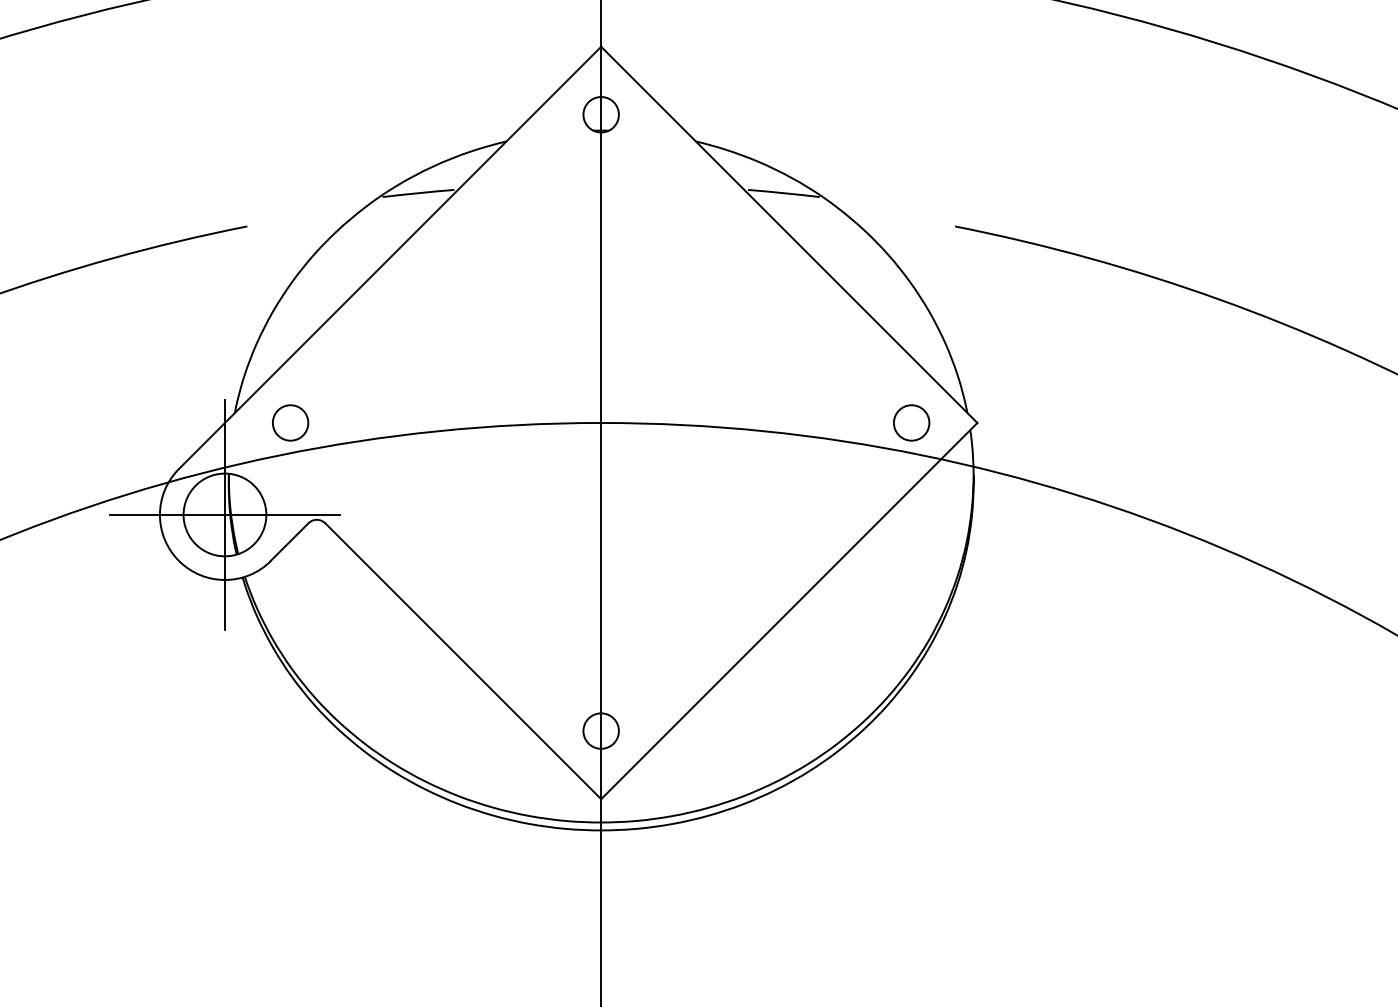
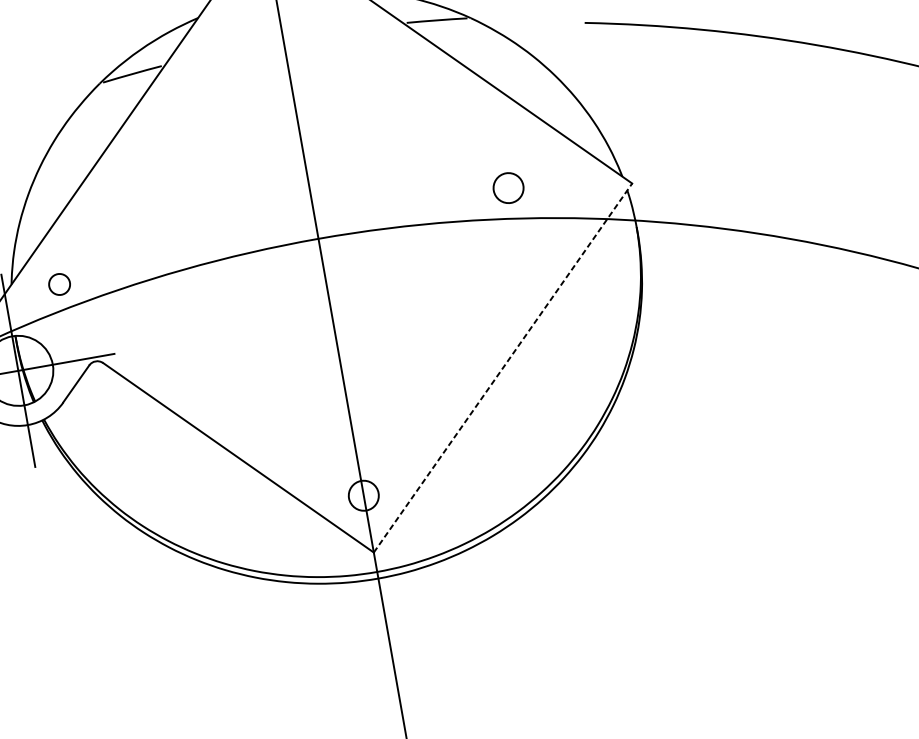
circle: (290, 422) -> (59, 284), size x0.7
circle: (911, 422) -> (508, 187), moved
line: (789, 610) -> (503, 367), solid -> dashed

